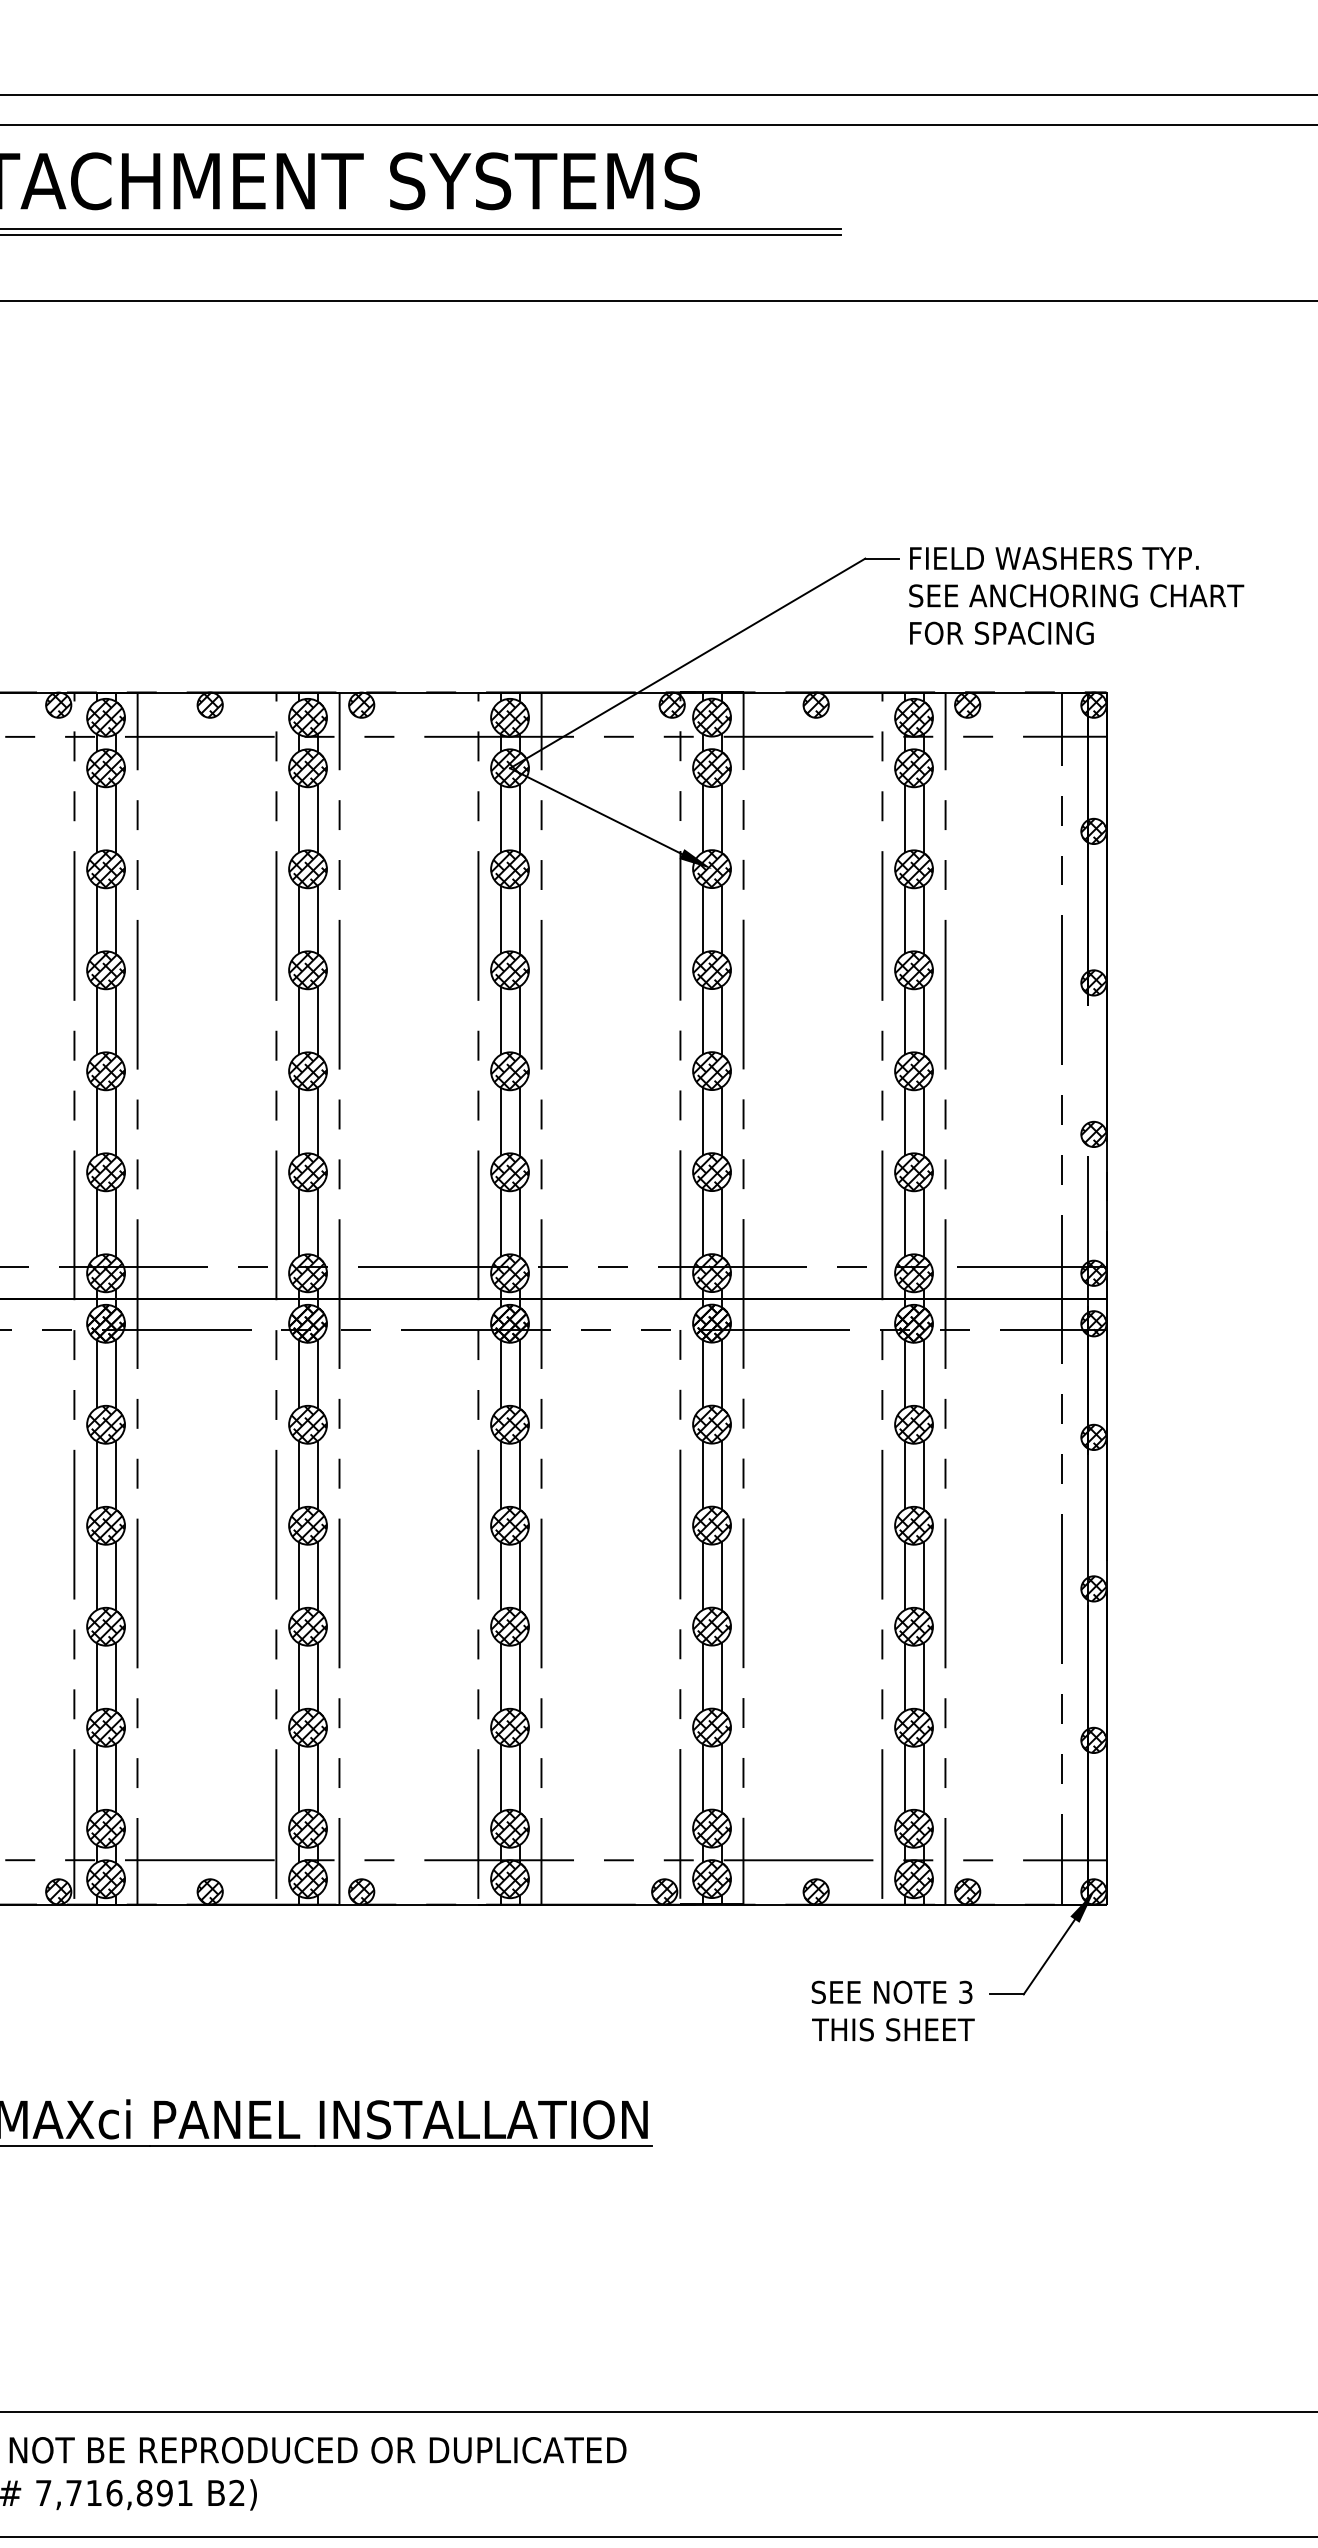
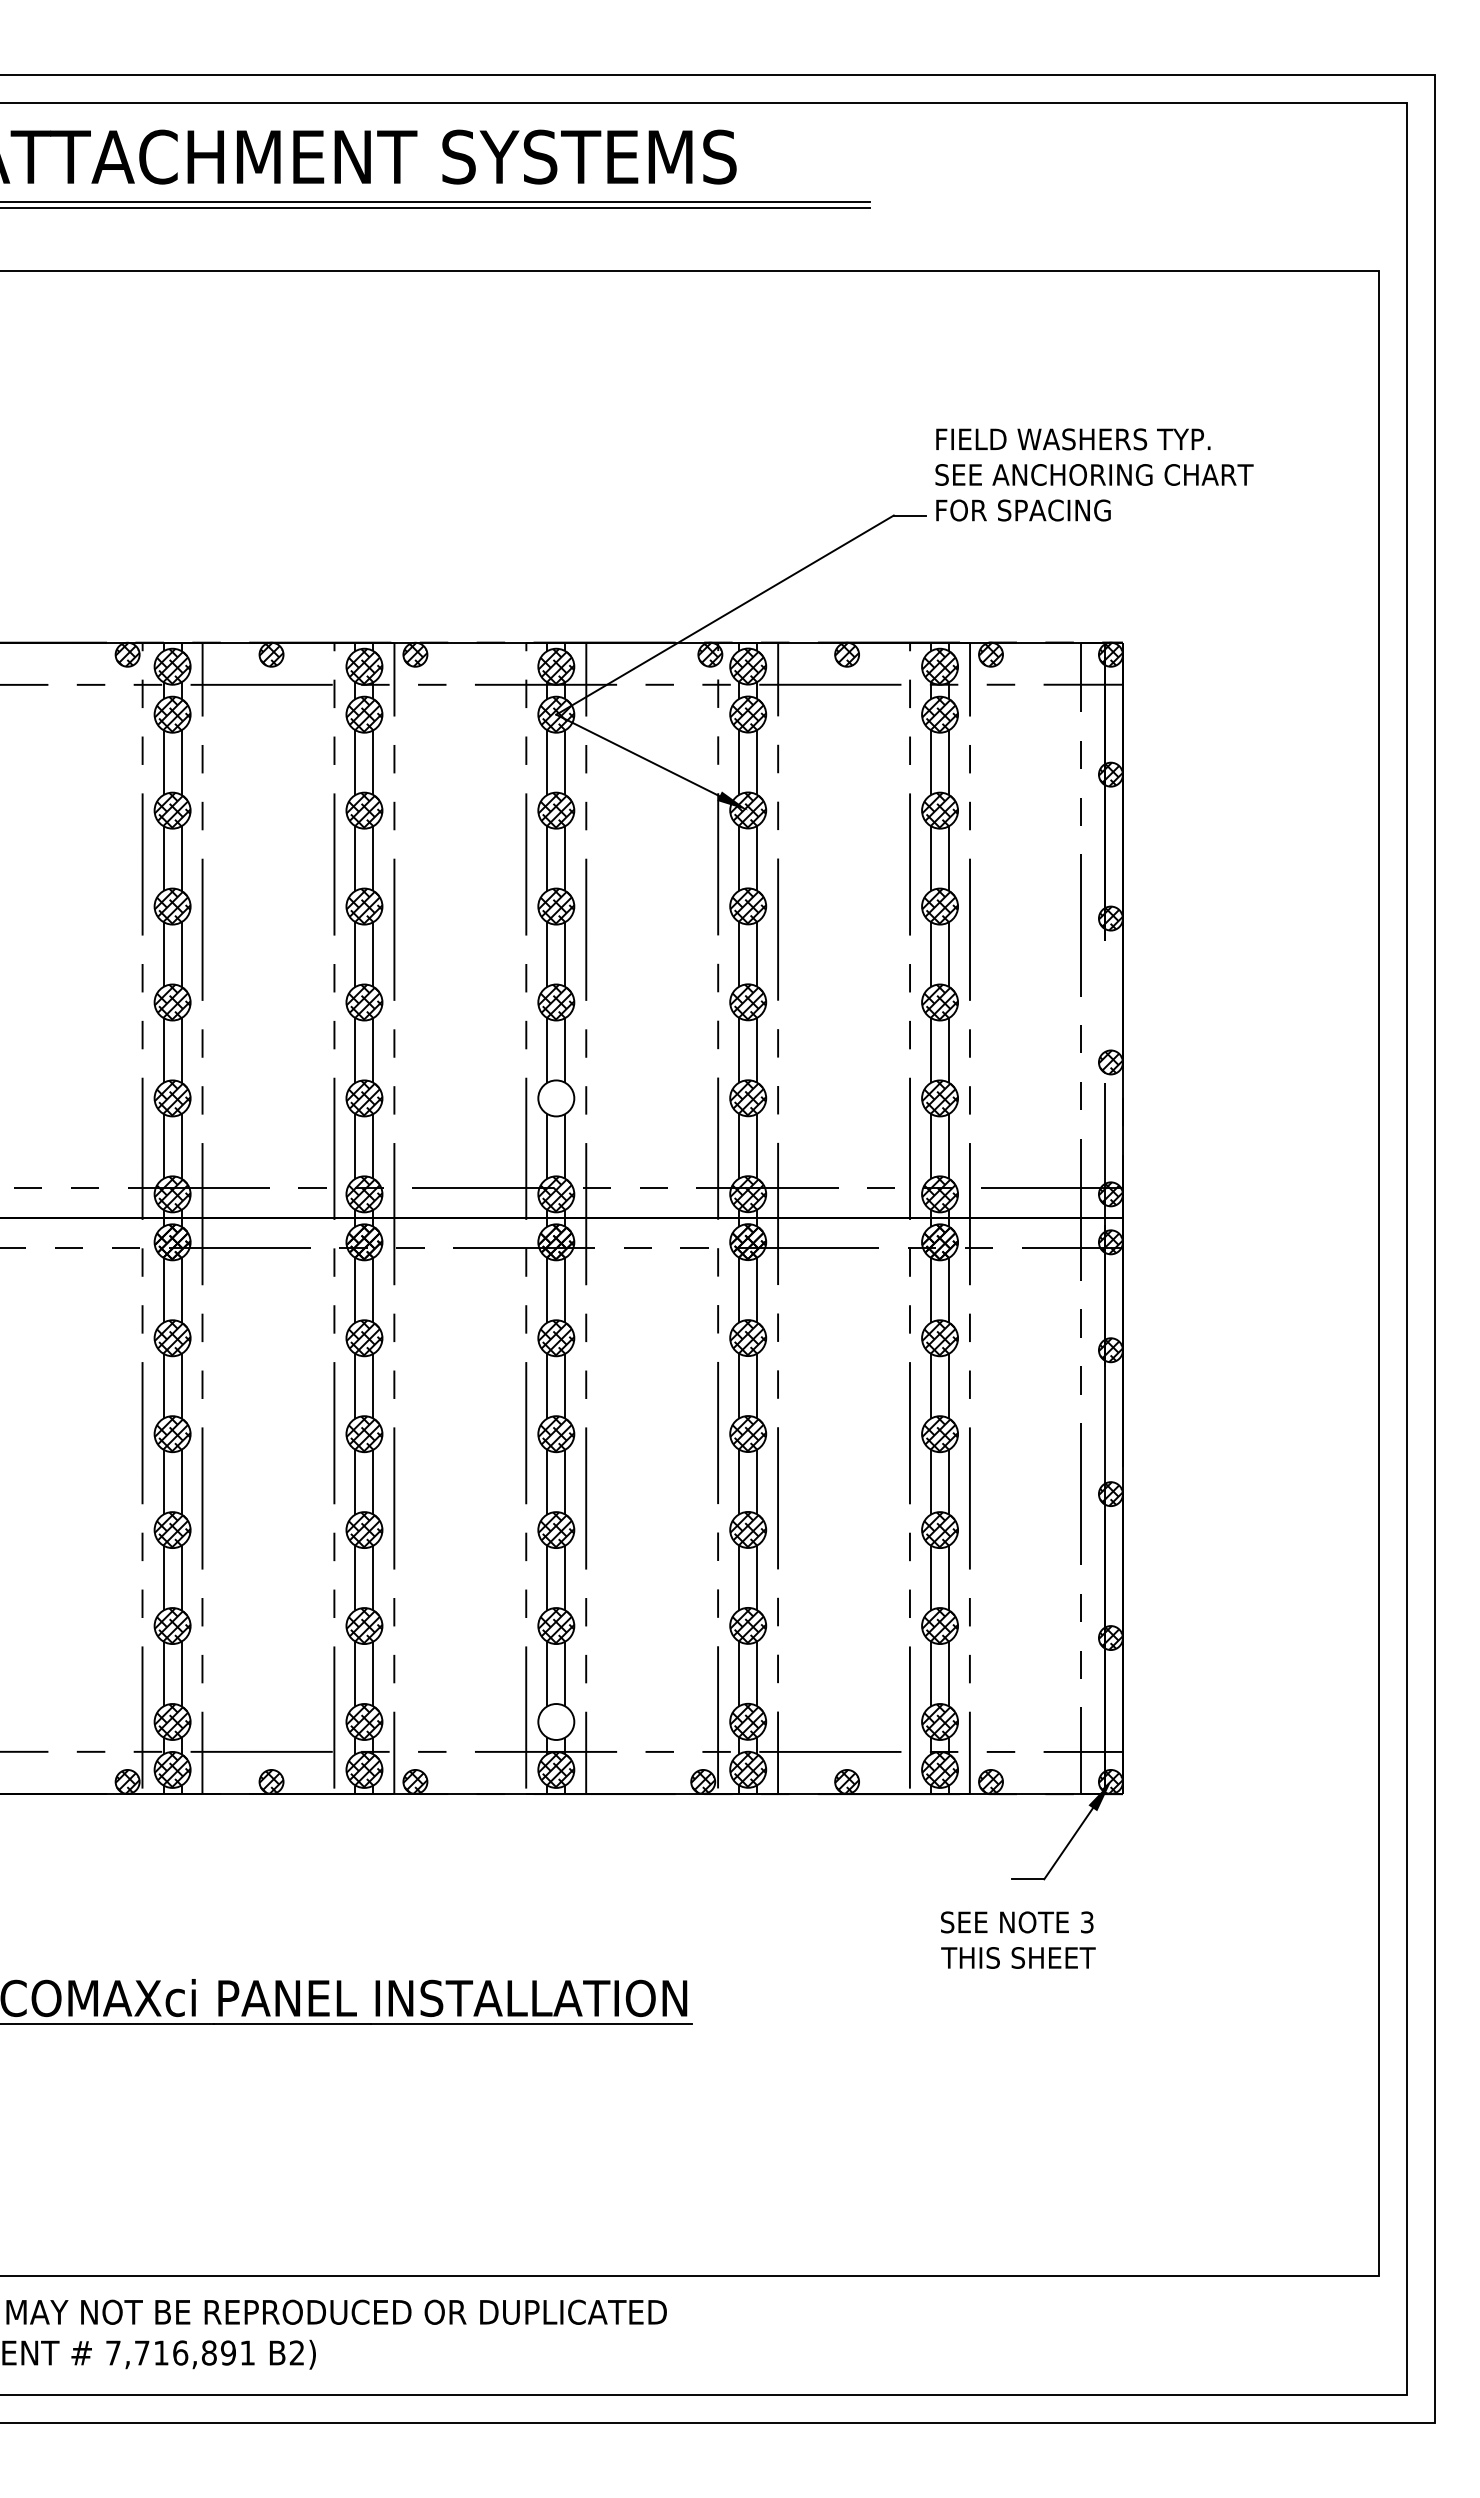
text: (1076, 595) -> (1094, 474), moved
hatch: (510, 1172) -> (556, 1098), removed
hatch: (510, 1828) -> (556, 1721), removed
text: (893, 2010) -> (1018, 1939), moved

